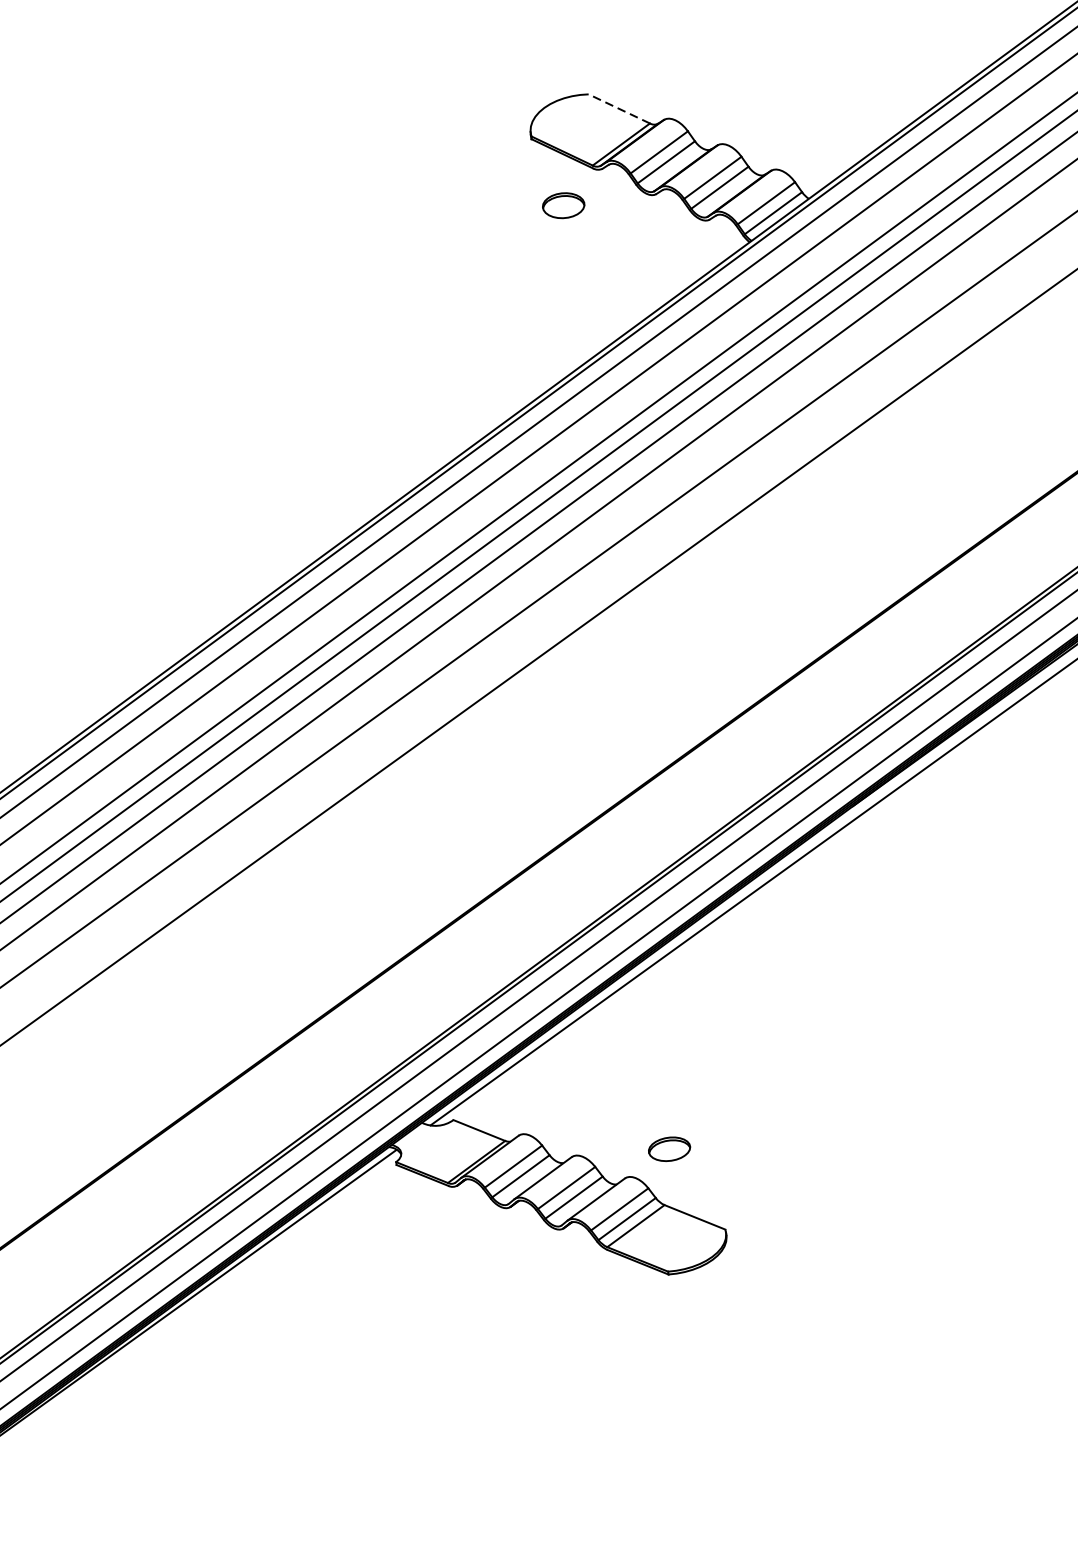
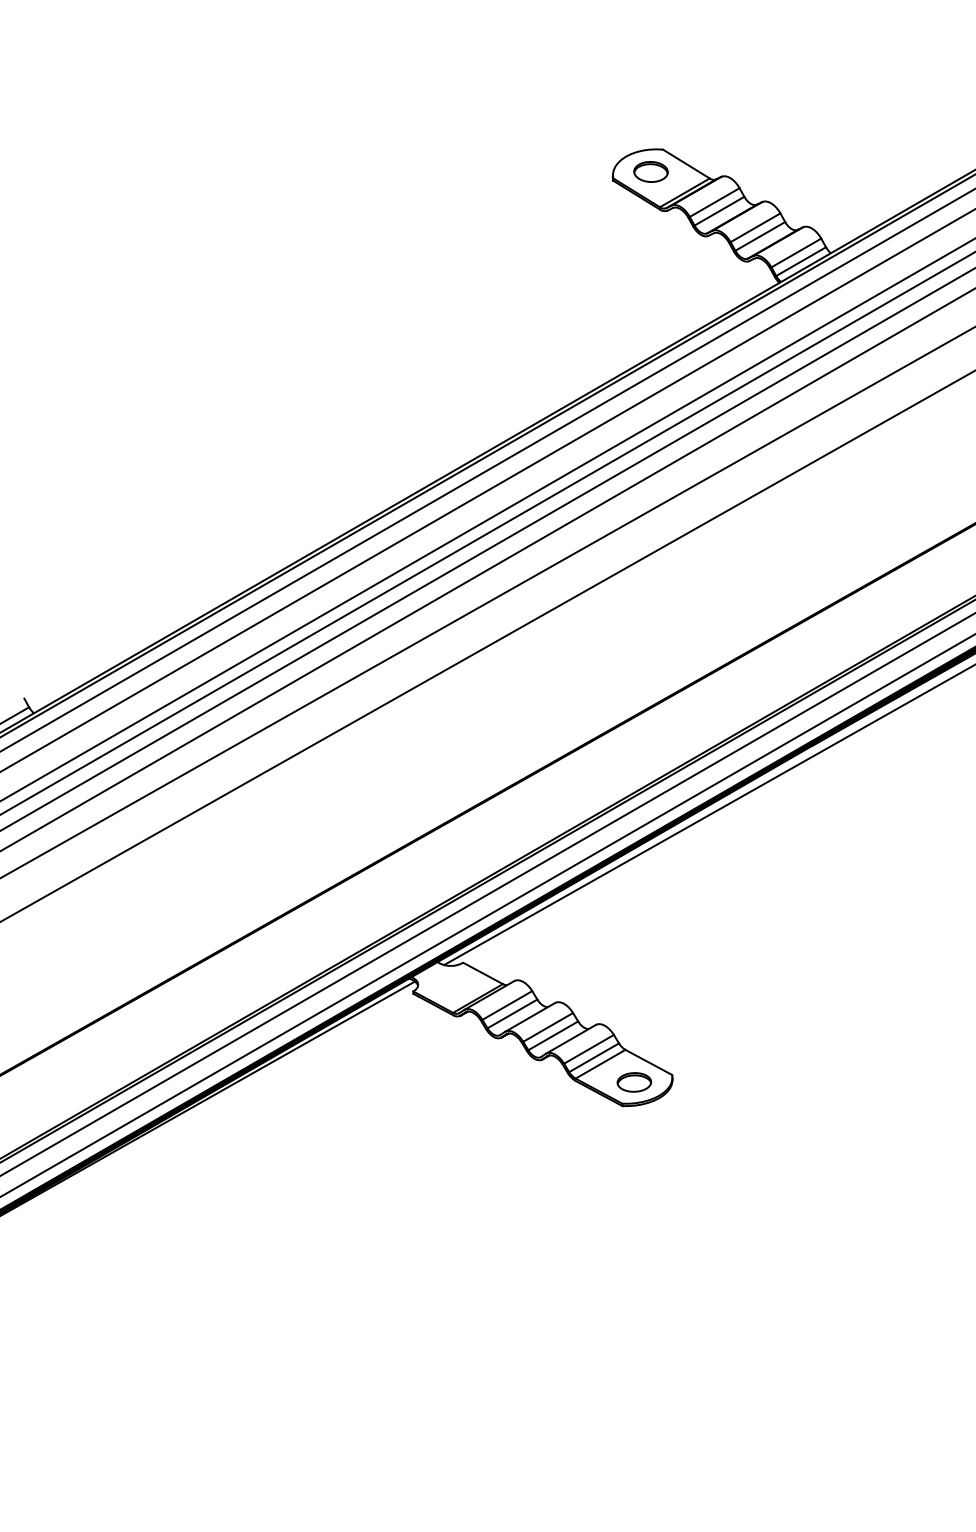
line: (618, 108) -> (685, 163), dashed -> solid
part: (562, 205) -> (650, 171), moved
part: (669, 1149) -> (634, 1082), moved

